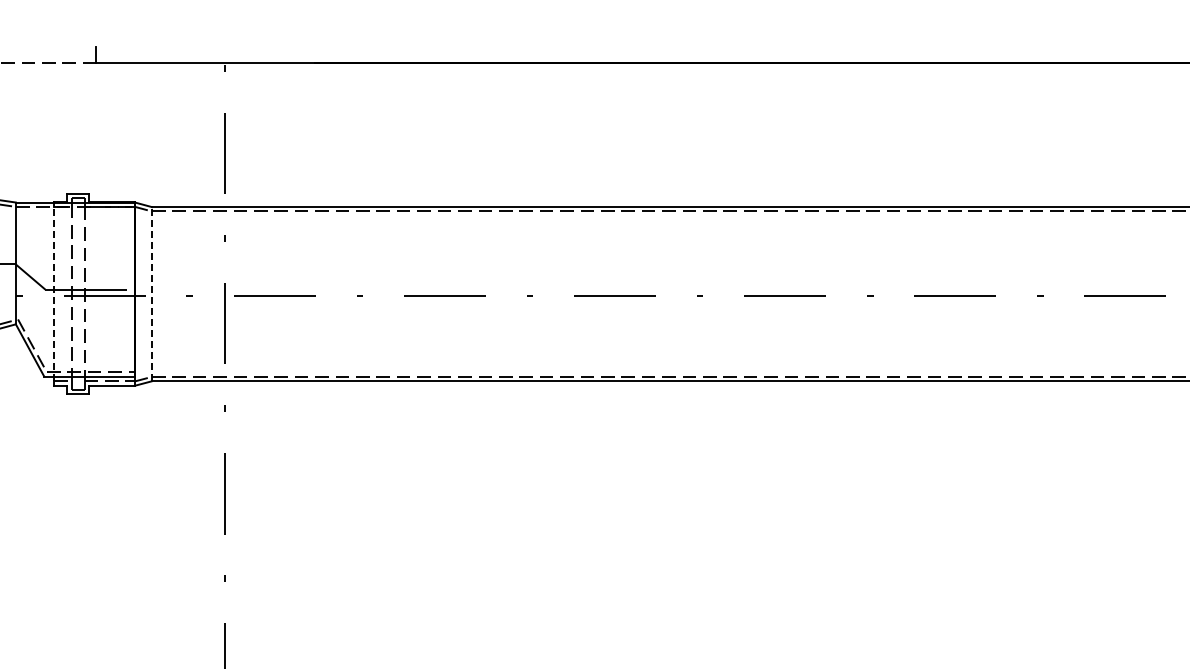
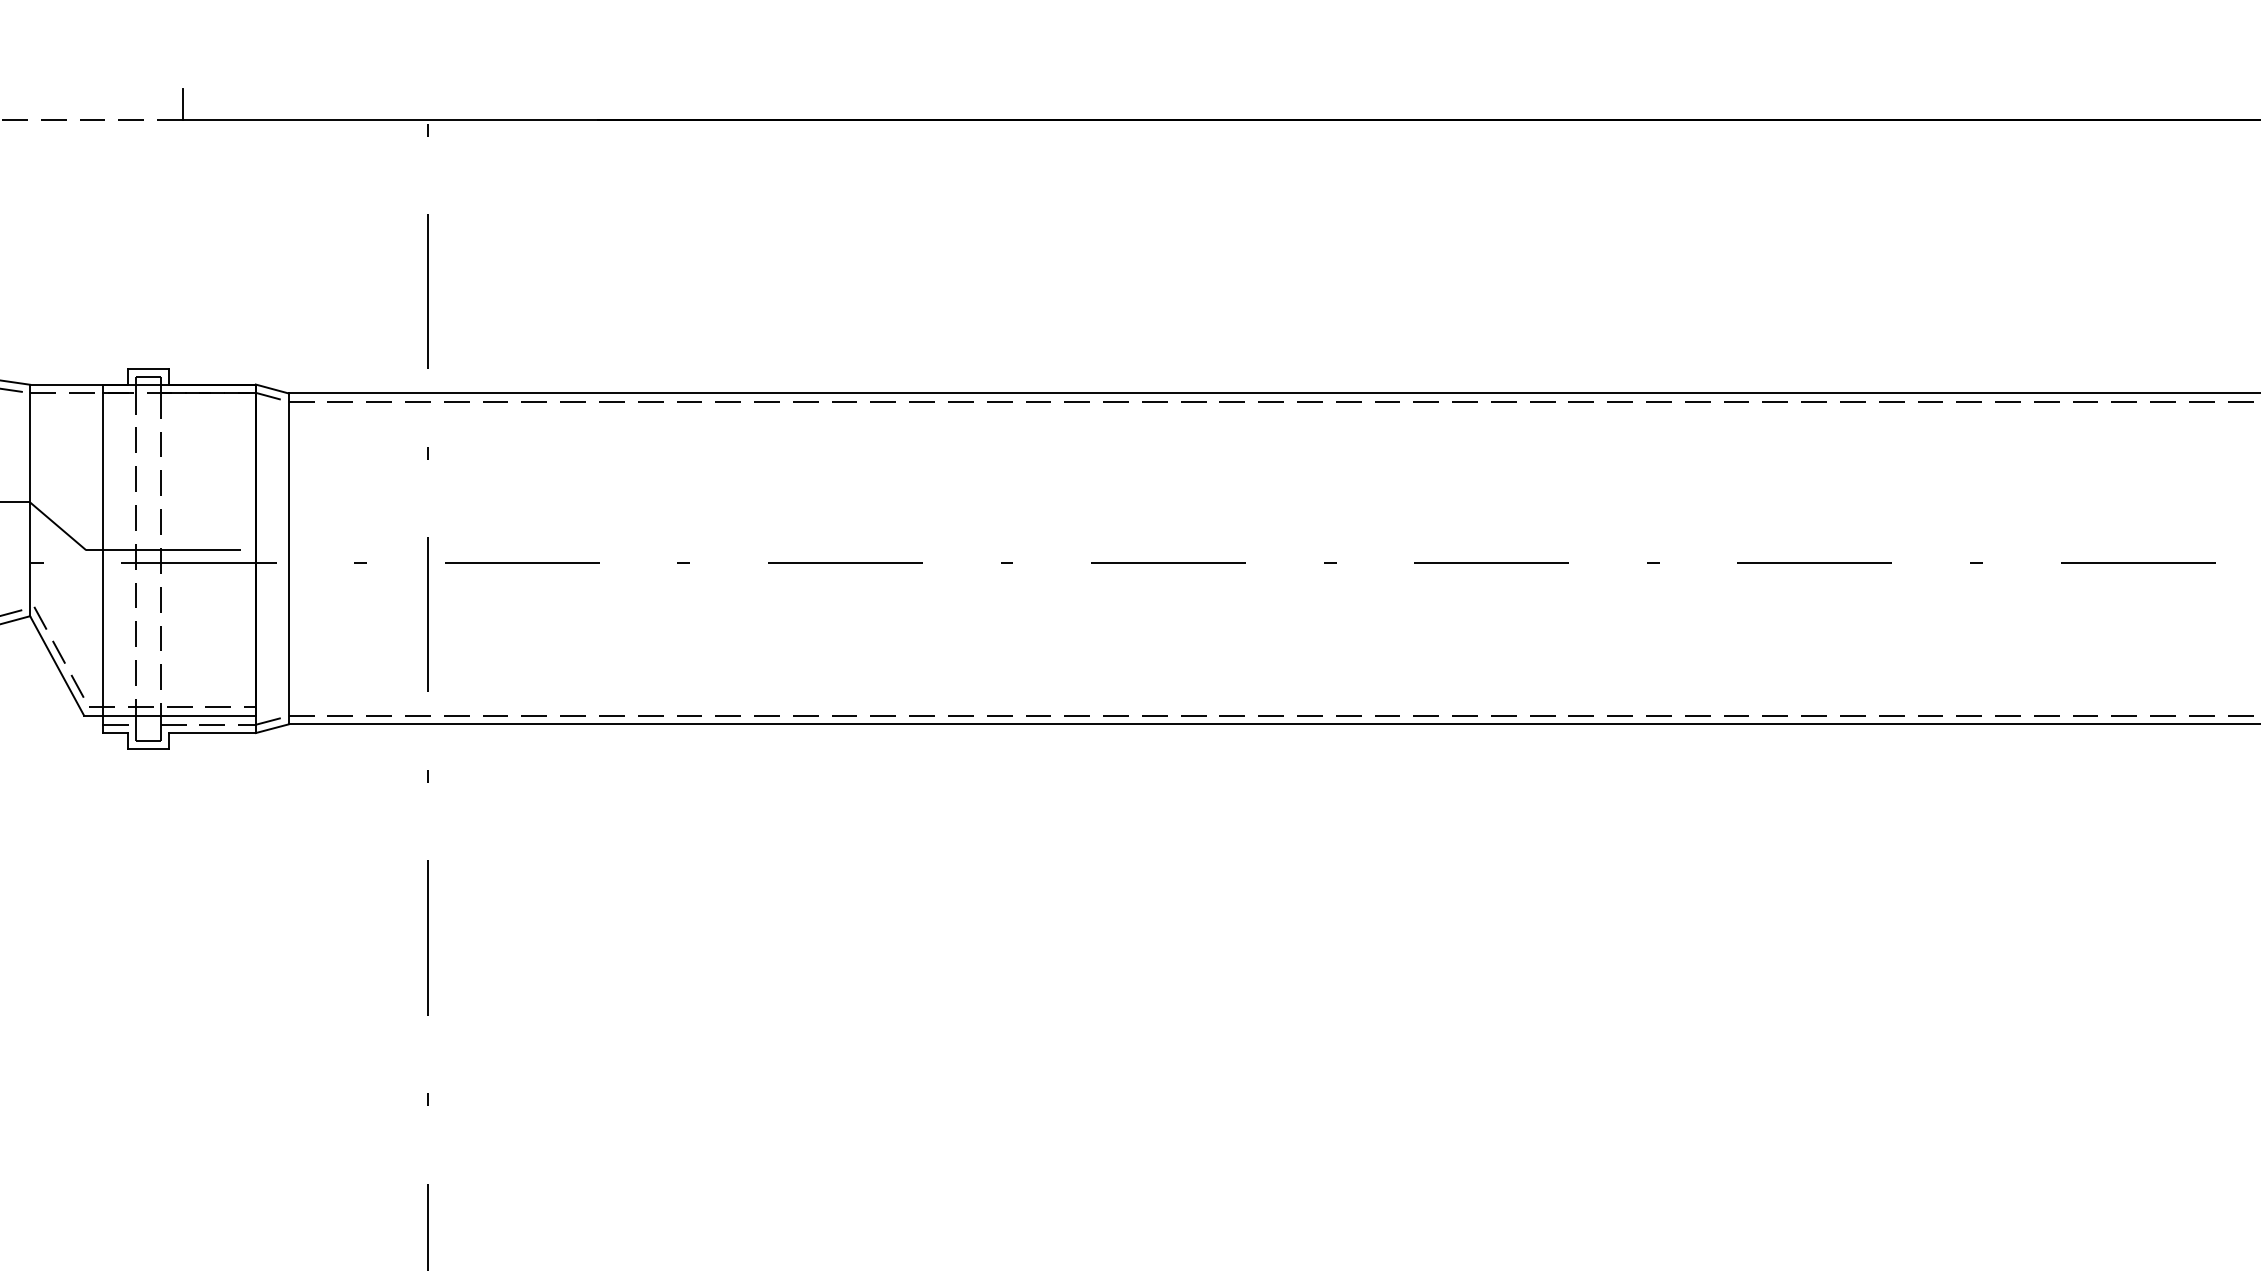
line: (54, 293) -> (103, 557), dashed -> solid
line: (151, 293) -> (287, 557), dashed -> solid

